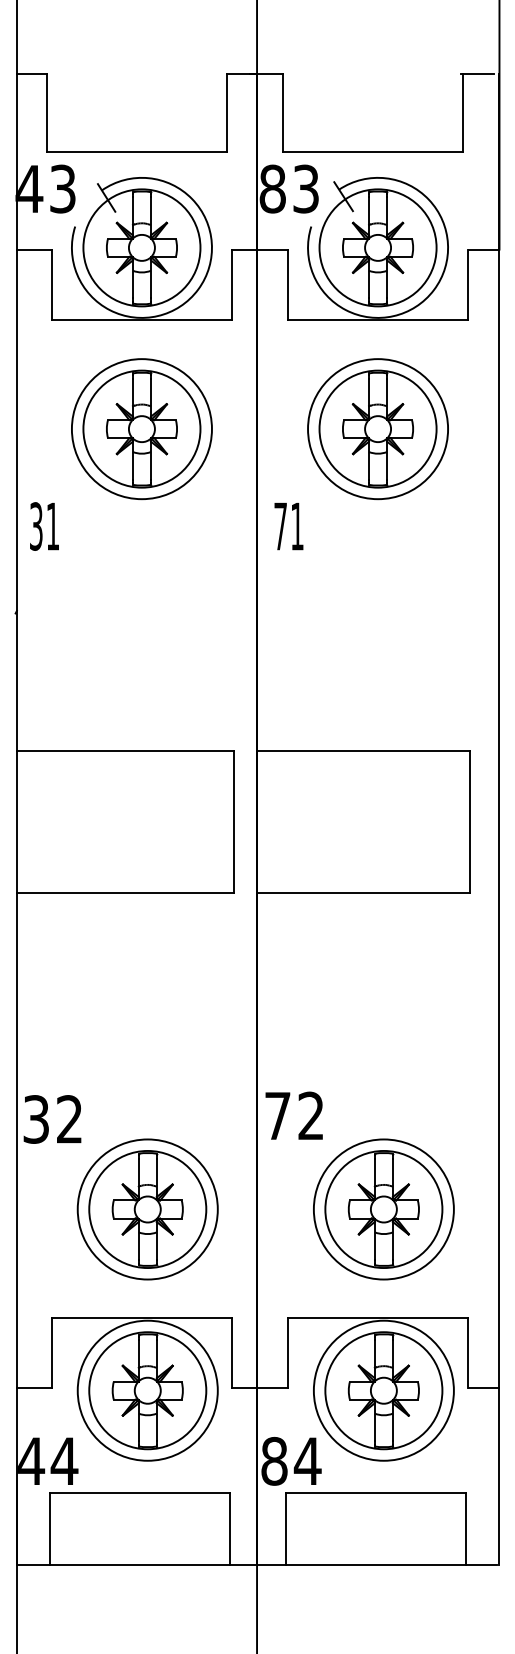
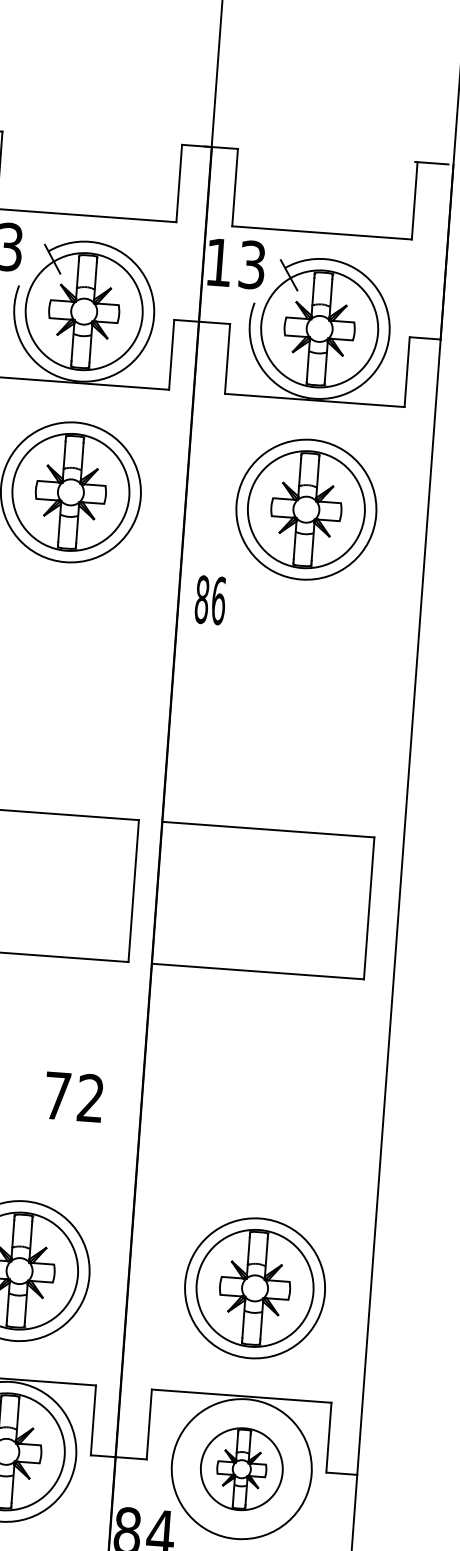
text: (272, 188) -> (218, 261), 83 -> 13
text: (289, 526) -> (210, 600), 71 -> 86
text: (293, 1115) -> (73, 1096), moved
part: (383, 1390) -> (241, 1468), size x0.7

